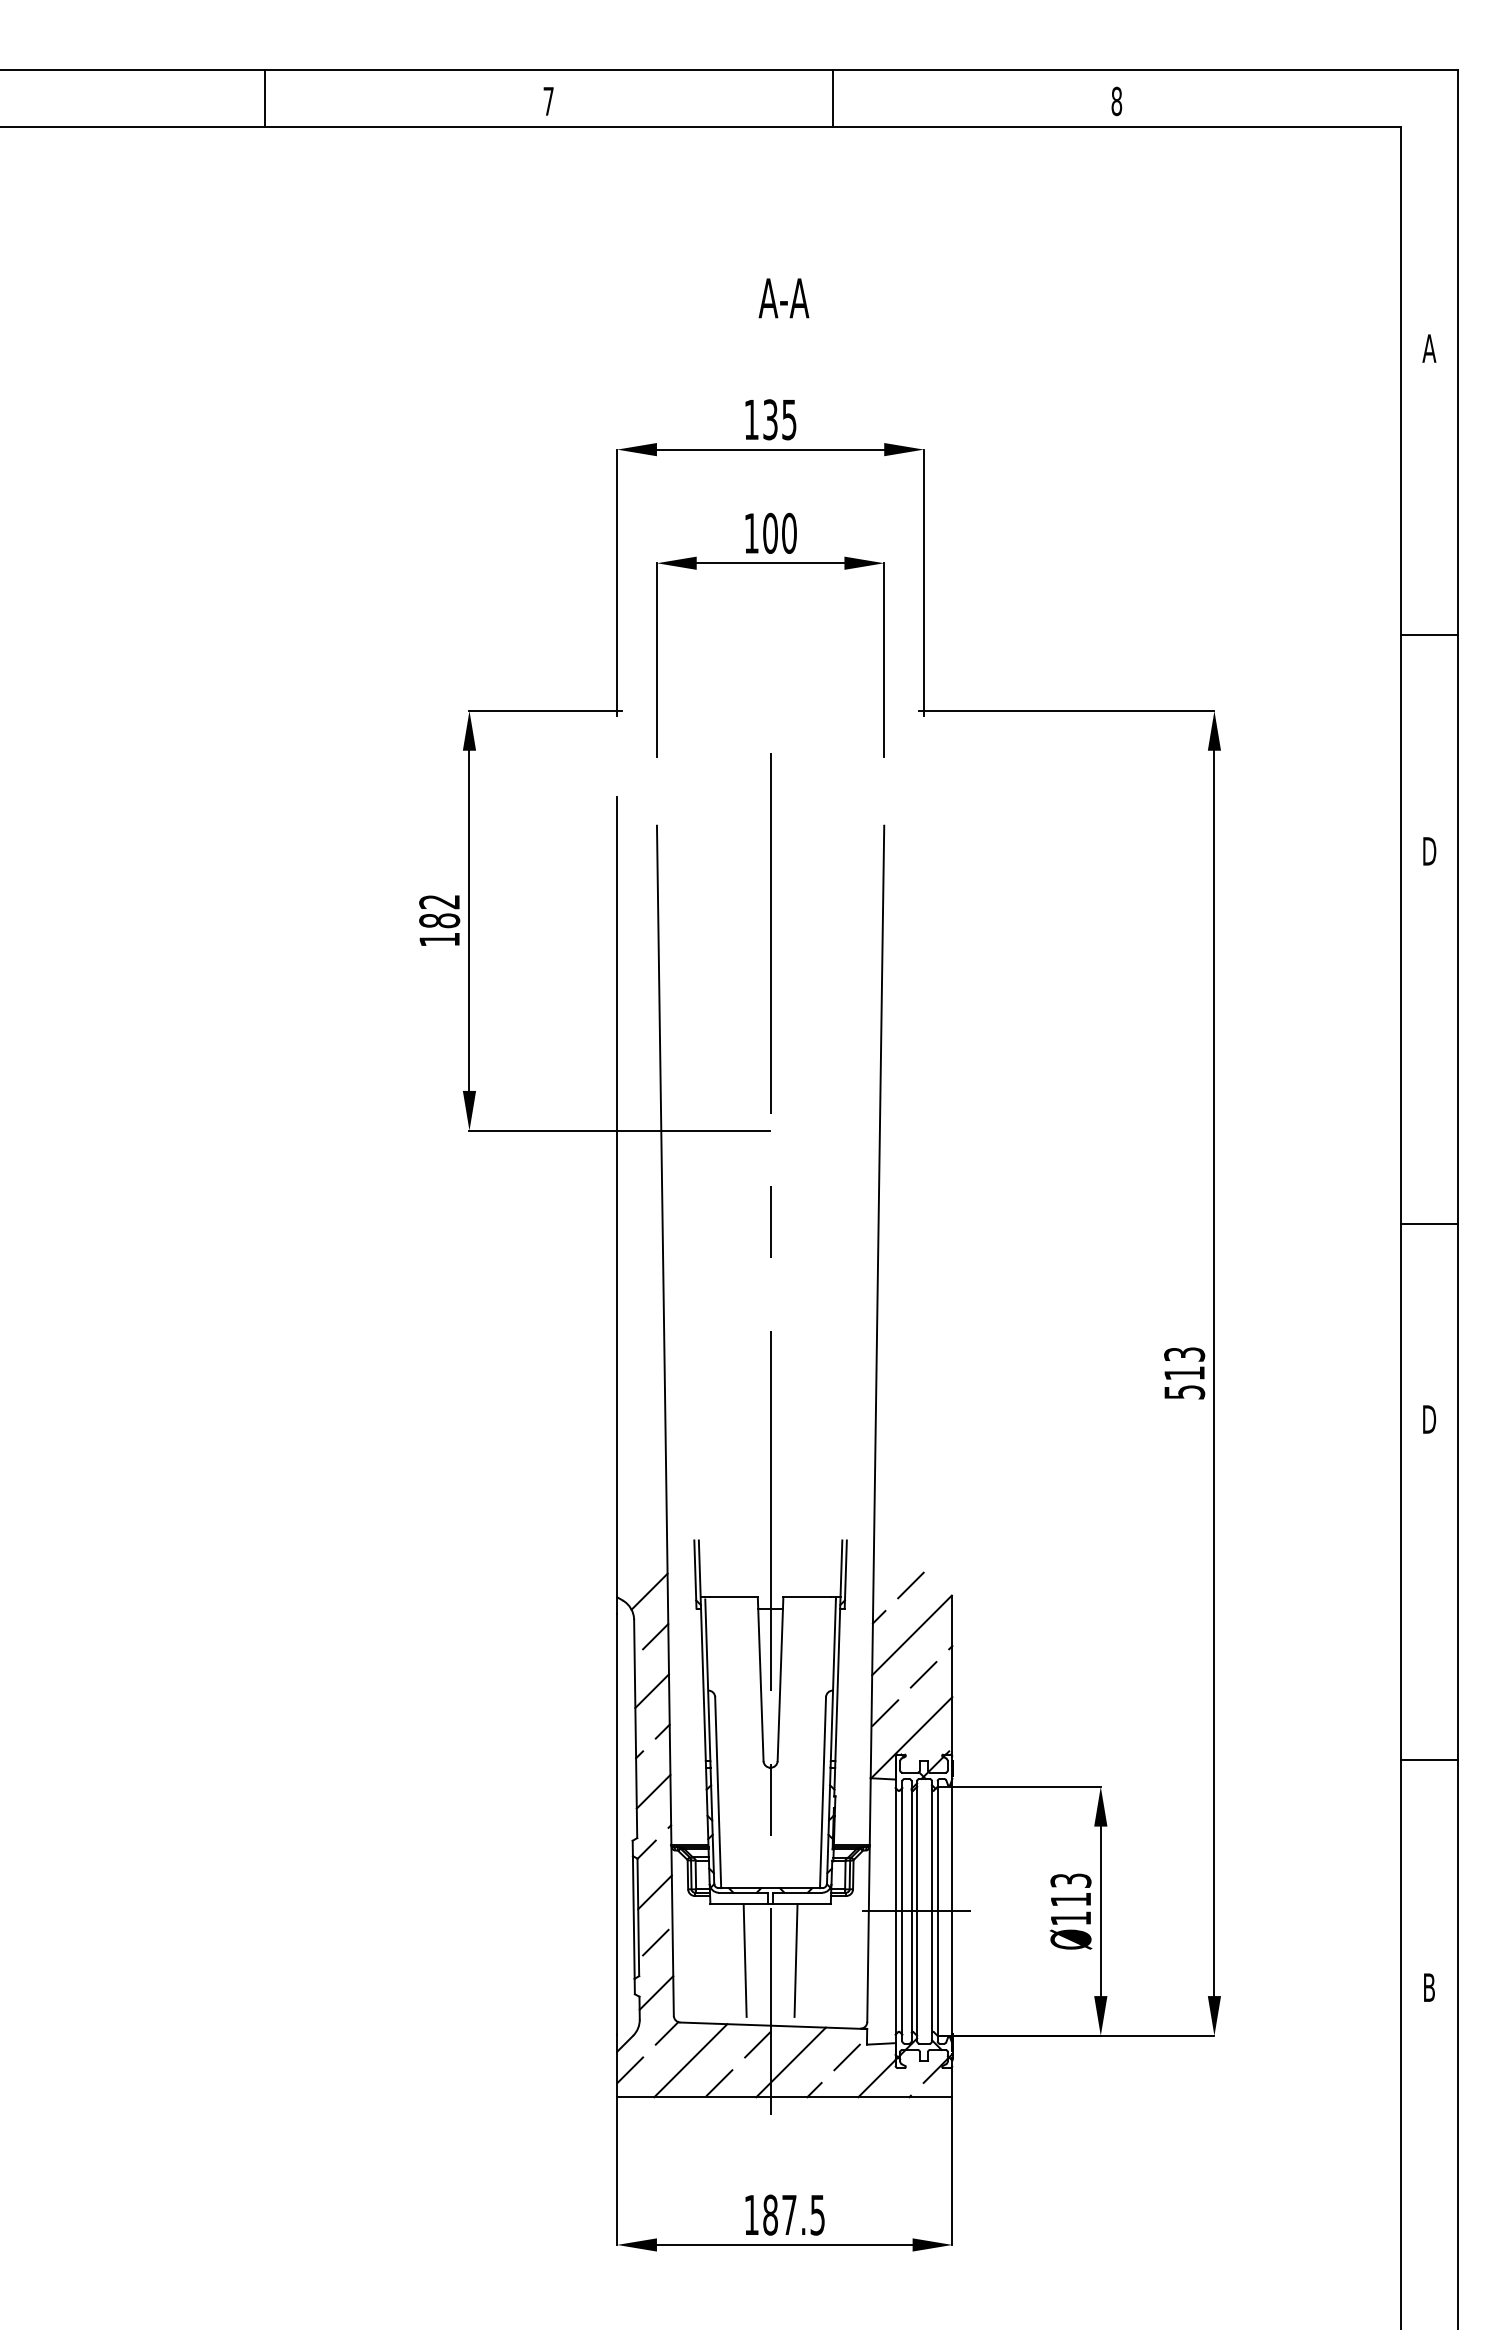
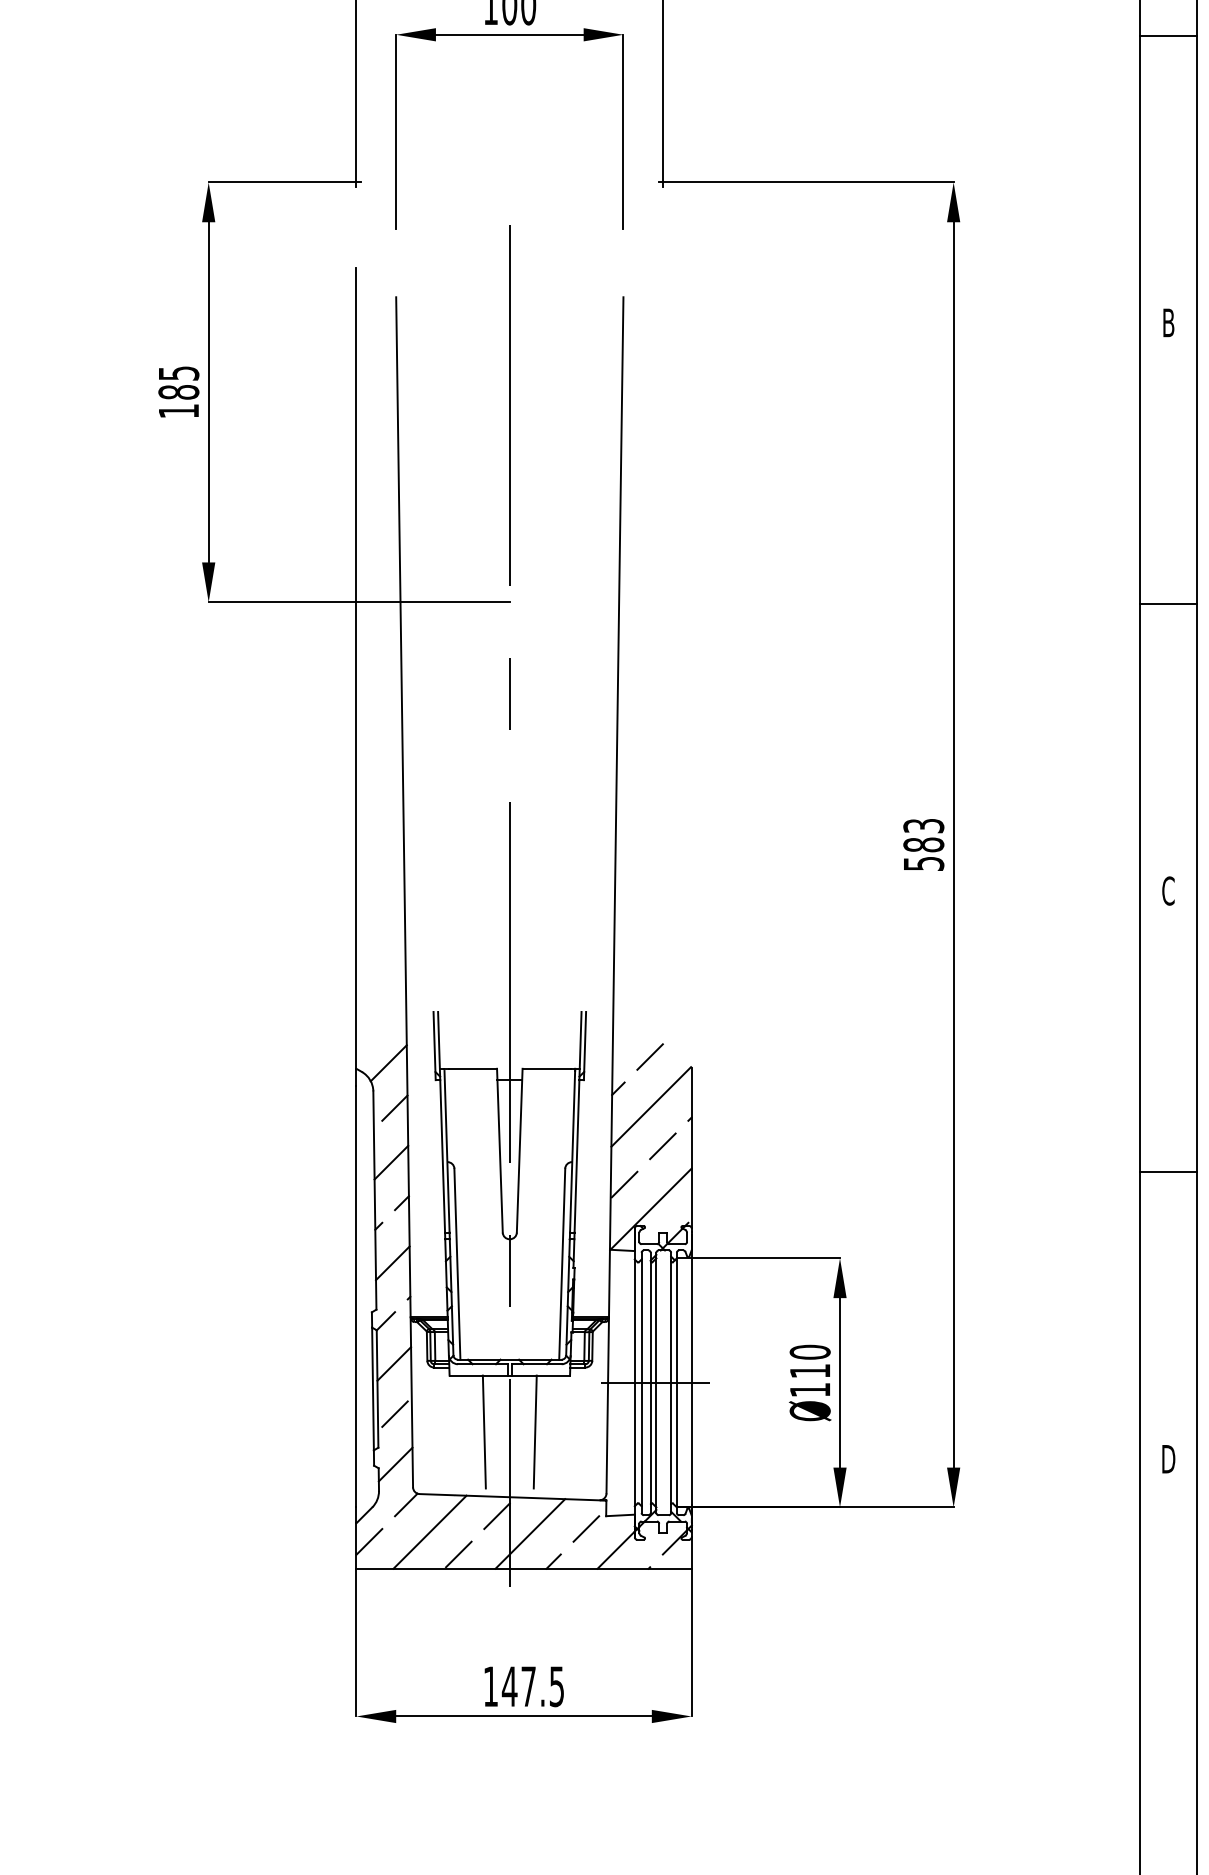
line: (1429, 635) -> (1168, 36), moved
text: (1429, 851) -> (1168, 323), D -> B
text: (439, 902) -> (178, 374), 182 -> 185
line: (1429, 1224) -> (1168, 604), moved
text: (1184, 1373) -> (923, 845), 513 -> 583
text: (1429, 1419) -> (1168, 891), D -> C
line: (1429, 1760) -> (1168, 1172), moved
text: (1070, 1880) -> (809, 1352), Ø113 -> Ø110
text: (1429, 1987) -> (1168, 1459), B -> D
text: (770, 2214) -> (509, 1686), 187.5 -> 147.5

